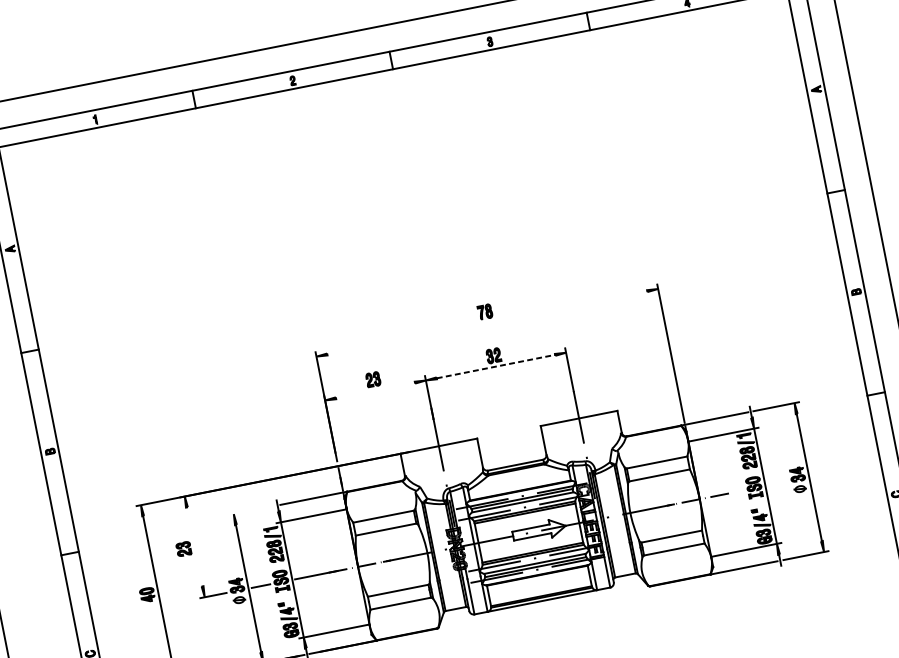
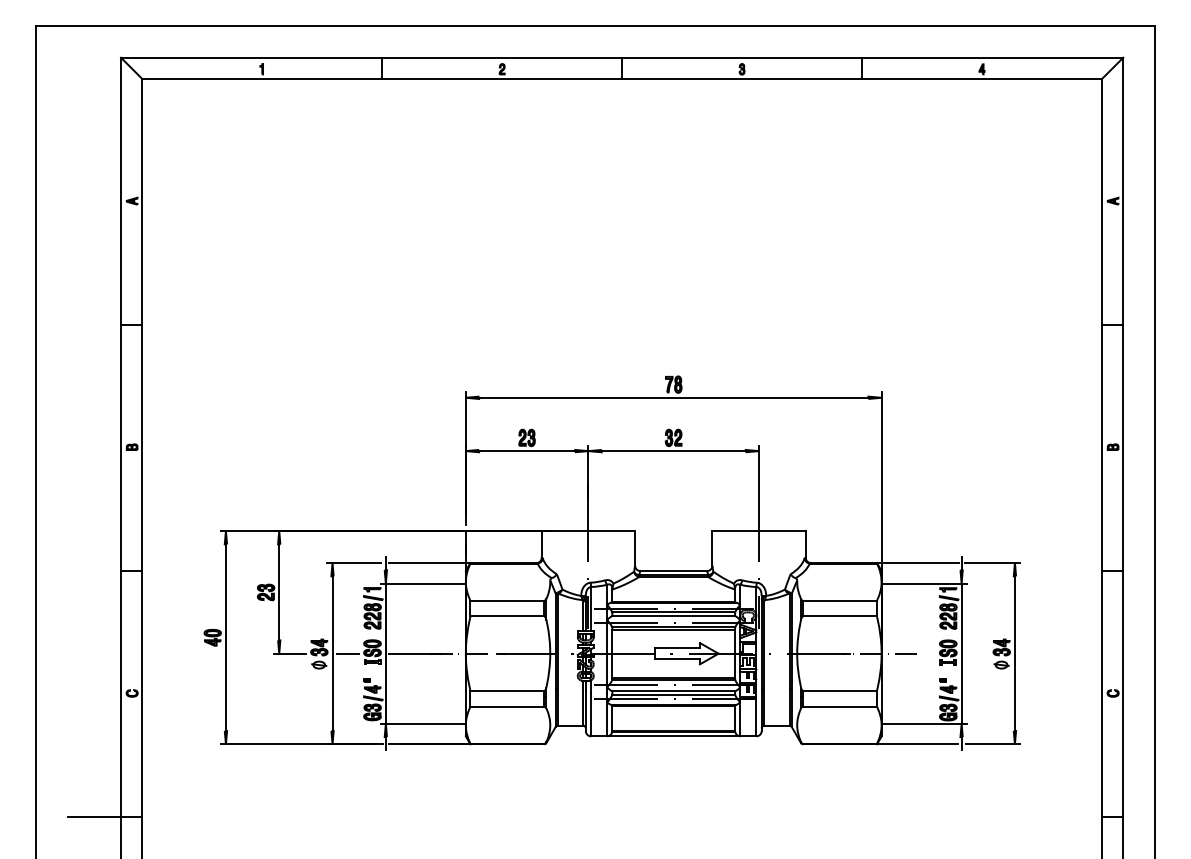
line: (487, 322) -> (673, 397), added
line: (496, 366) -> (674, 451), dashed -> solid
line: (375, 390) -> (527, 451), added
line: (251, 510) -> (354, 563), added
line: (195, 546) -> (279, 592), added

